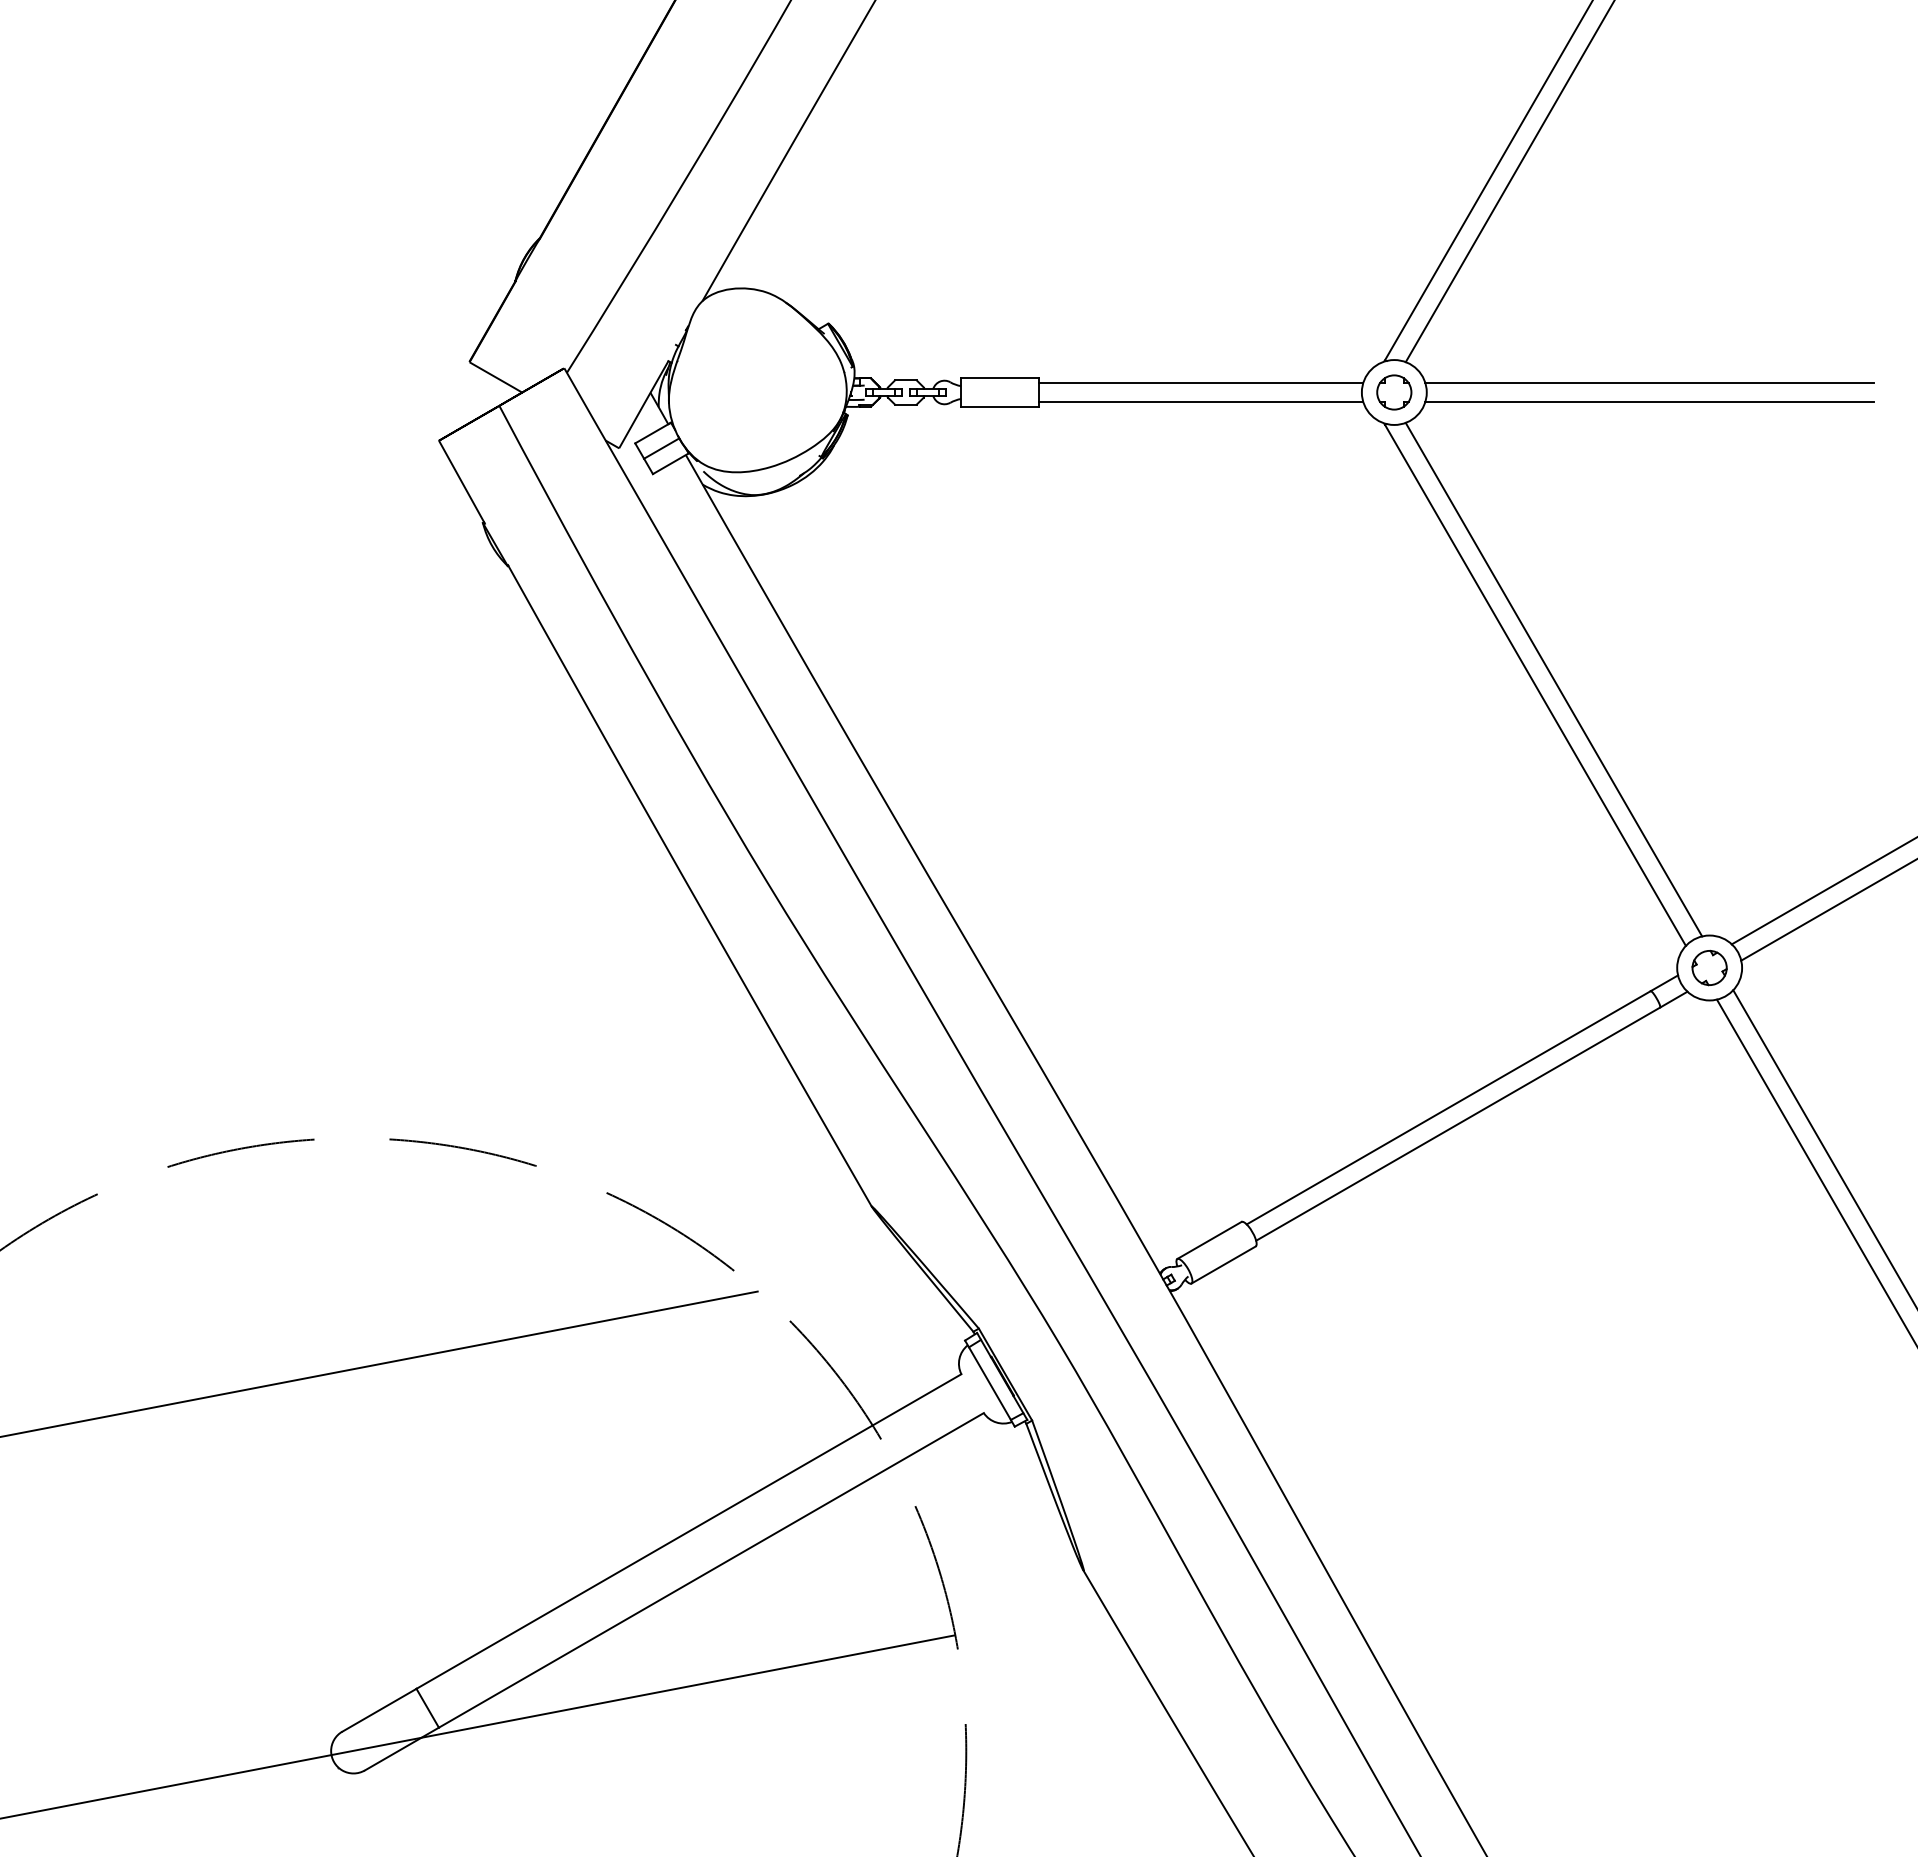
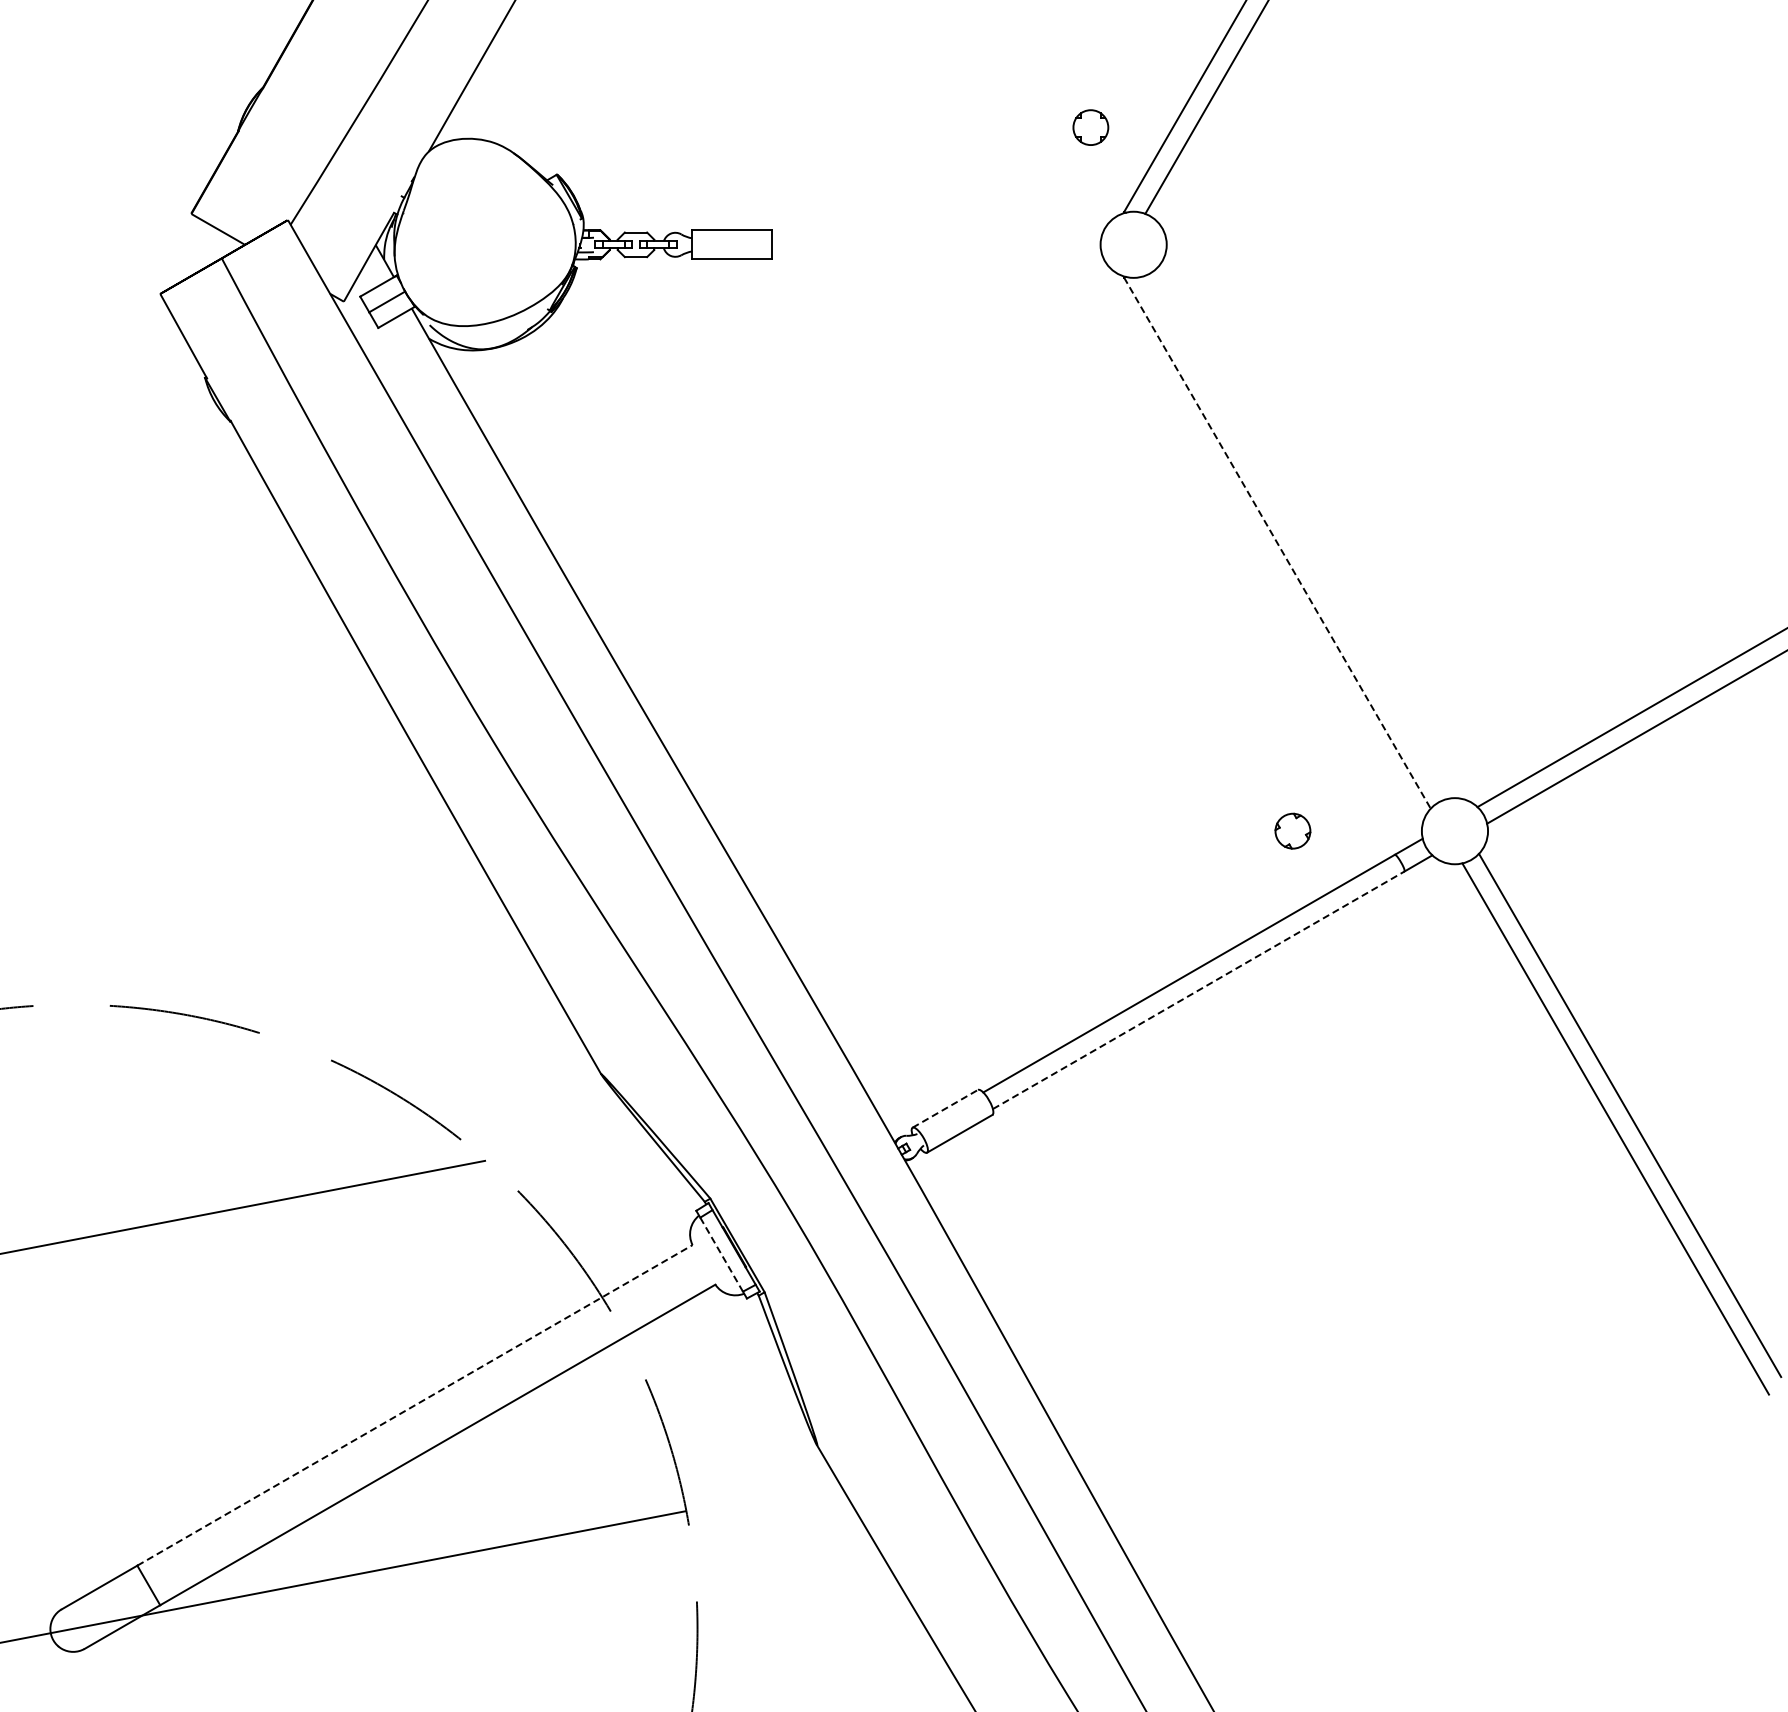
line: (1200, 383) -> (936, 235), removed
line: (1649, 383) -> (1393, 235), removed
part: (1394, 392) -> (1091, 127), moved
line: (1200, 401) -> (936, 253), removed
line: (1649, 401) -> (1393, 253), removed
line: (1553, 679) -> (1295, 537), removed
line: (1535, 685) -> (1277, 543), solid -> dashed
part: (1709, 967) -> (1292, 830), moved
line: (1458, 1123) -> (1199, 989), solid -> dashed
line: (1209, 1240) -> (945, 1108), solid -> dashed
line: (989, 1383) -> (721, 1254), solid -> dashed
line: (688, 1531) -> (414, 1405), solid -> dashed

